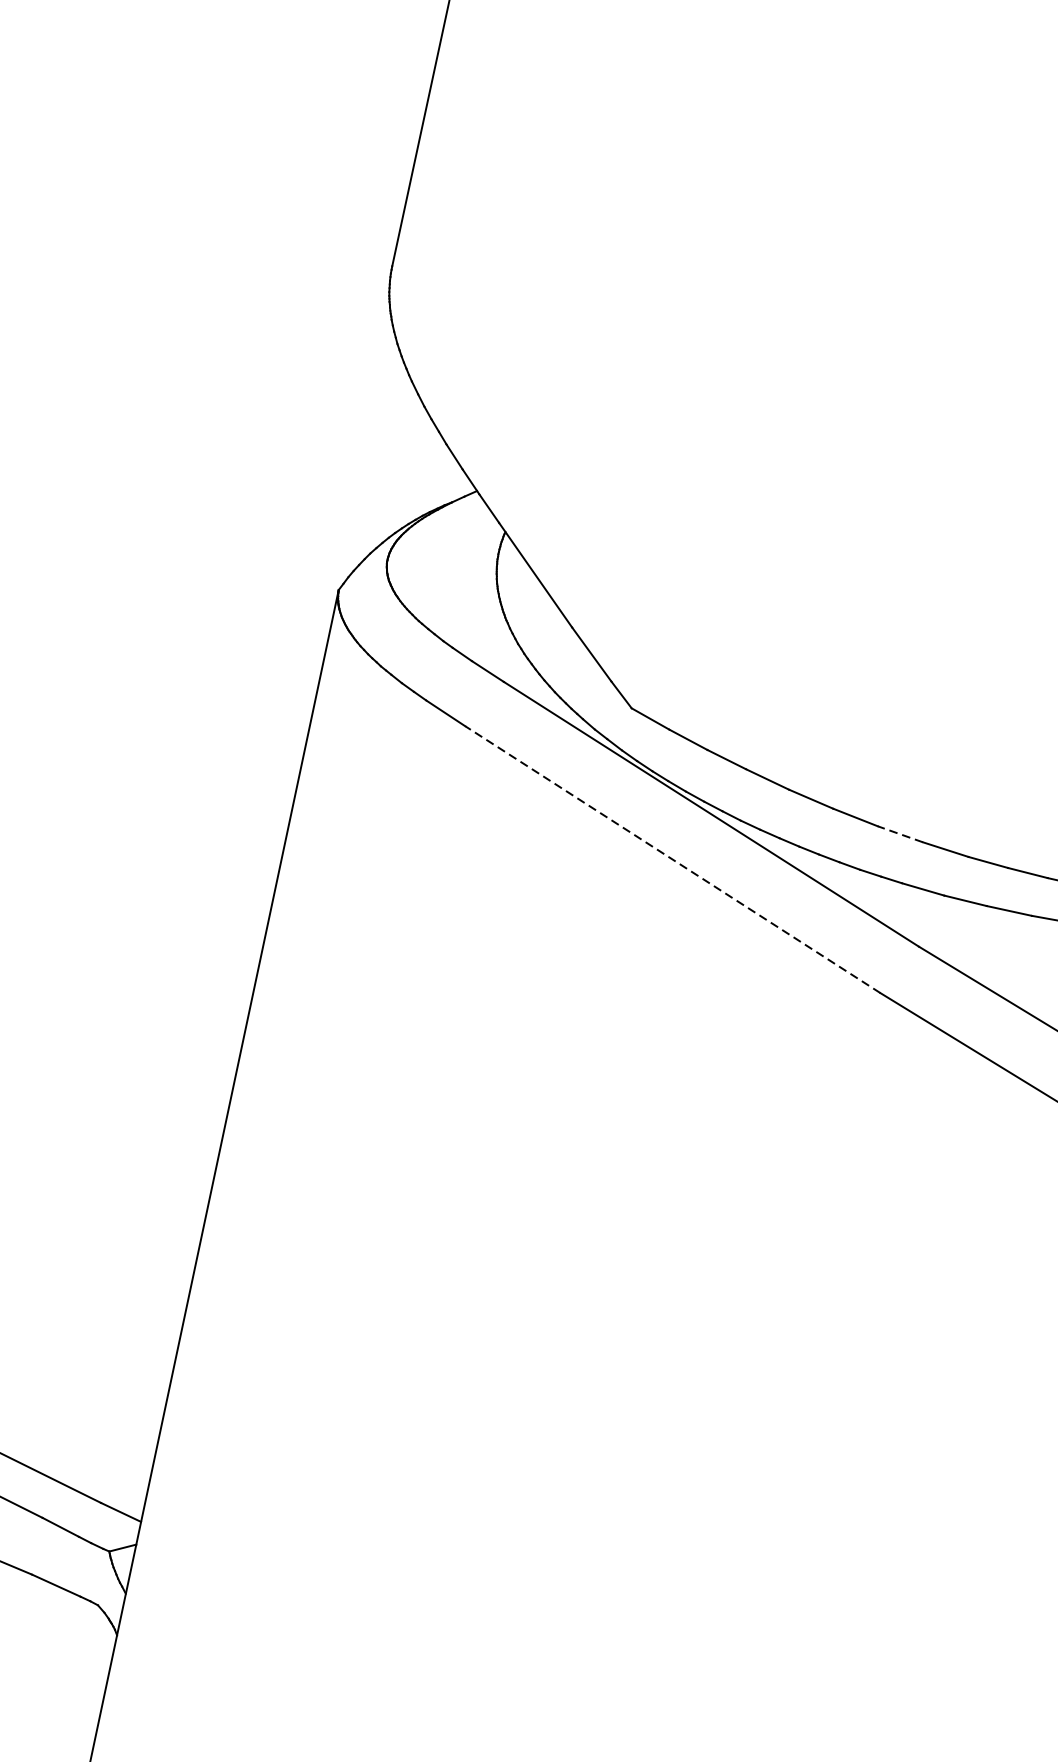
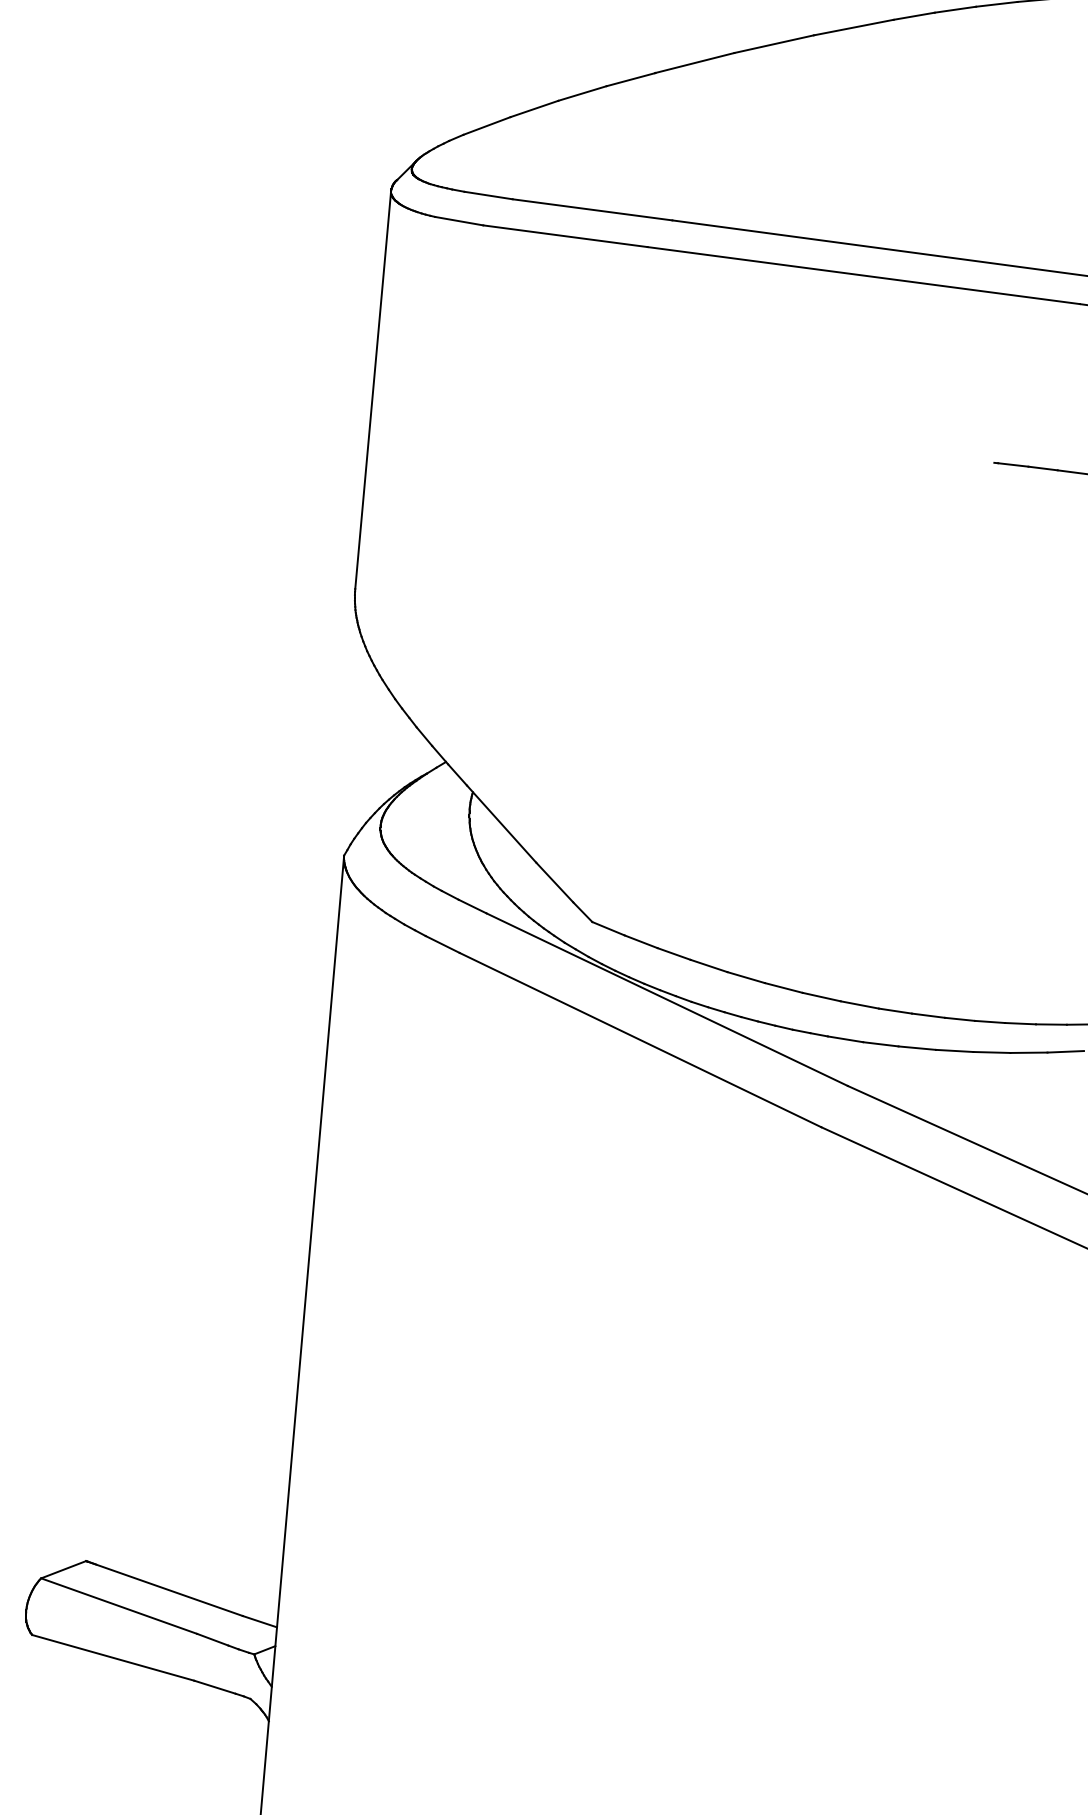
line: (900, 833) -> (821, 996), dashed -> solid
line: (672, 860) -> (640, 1040), dashed -> solid

